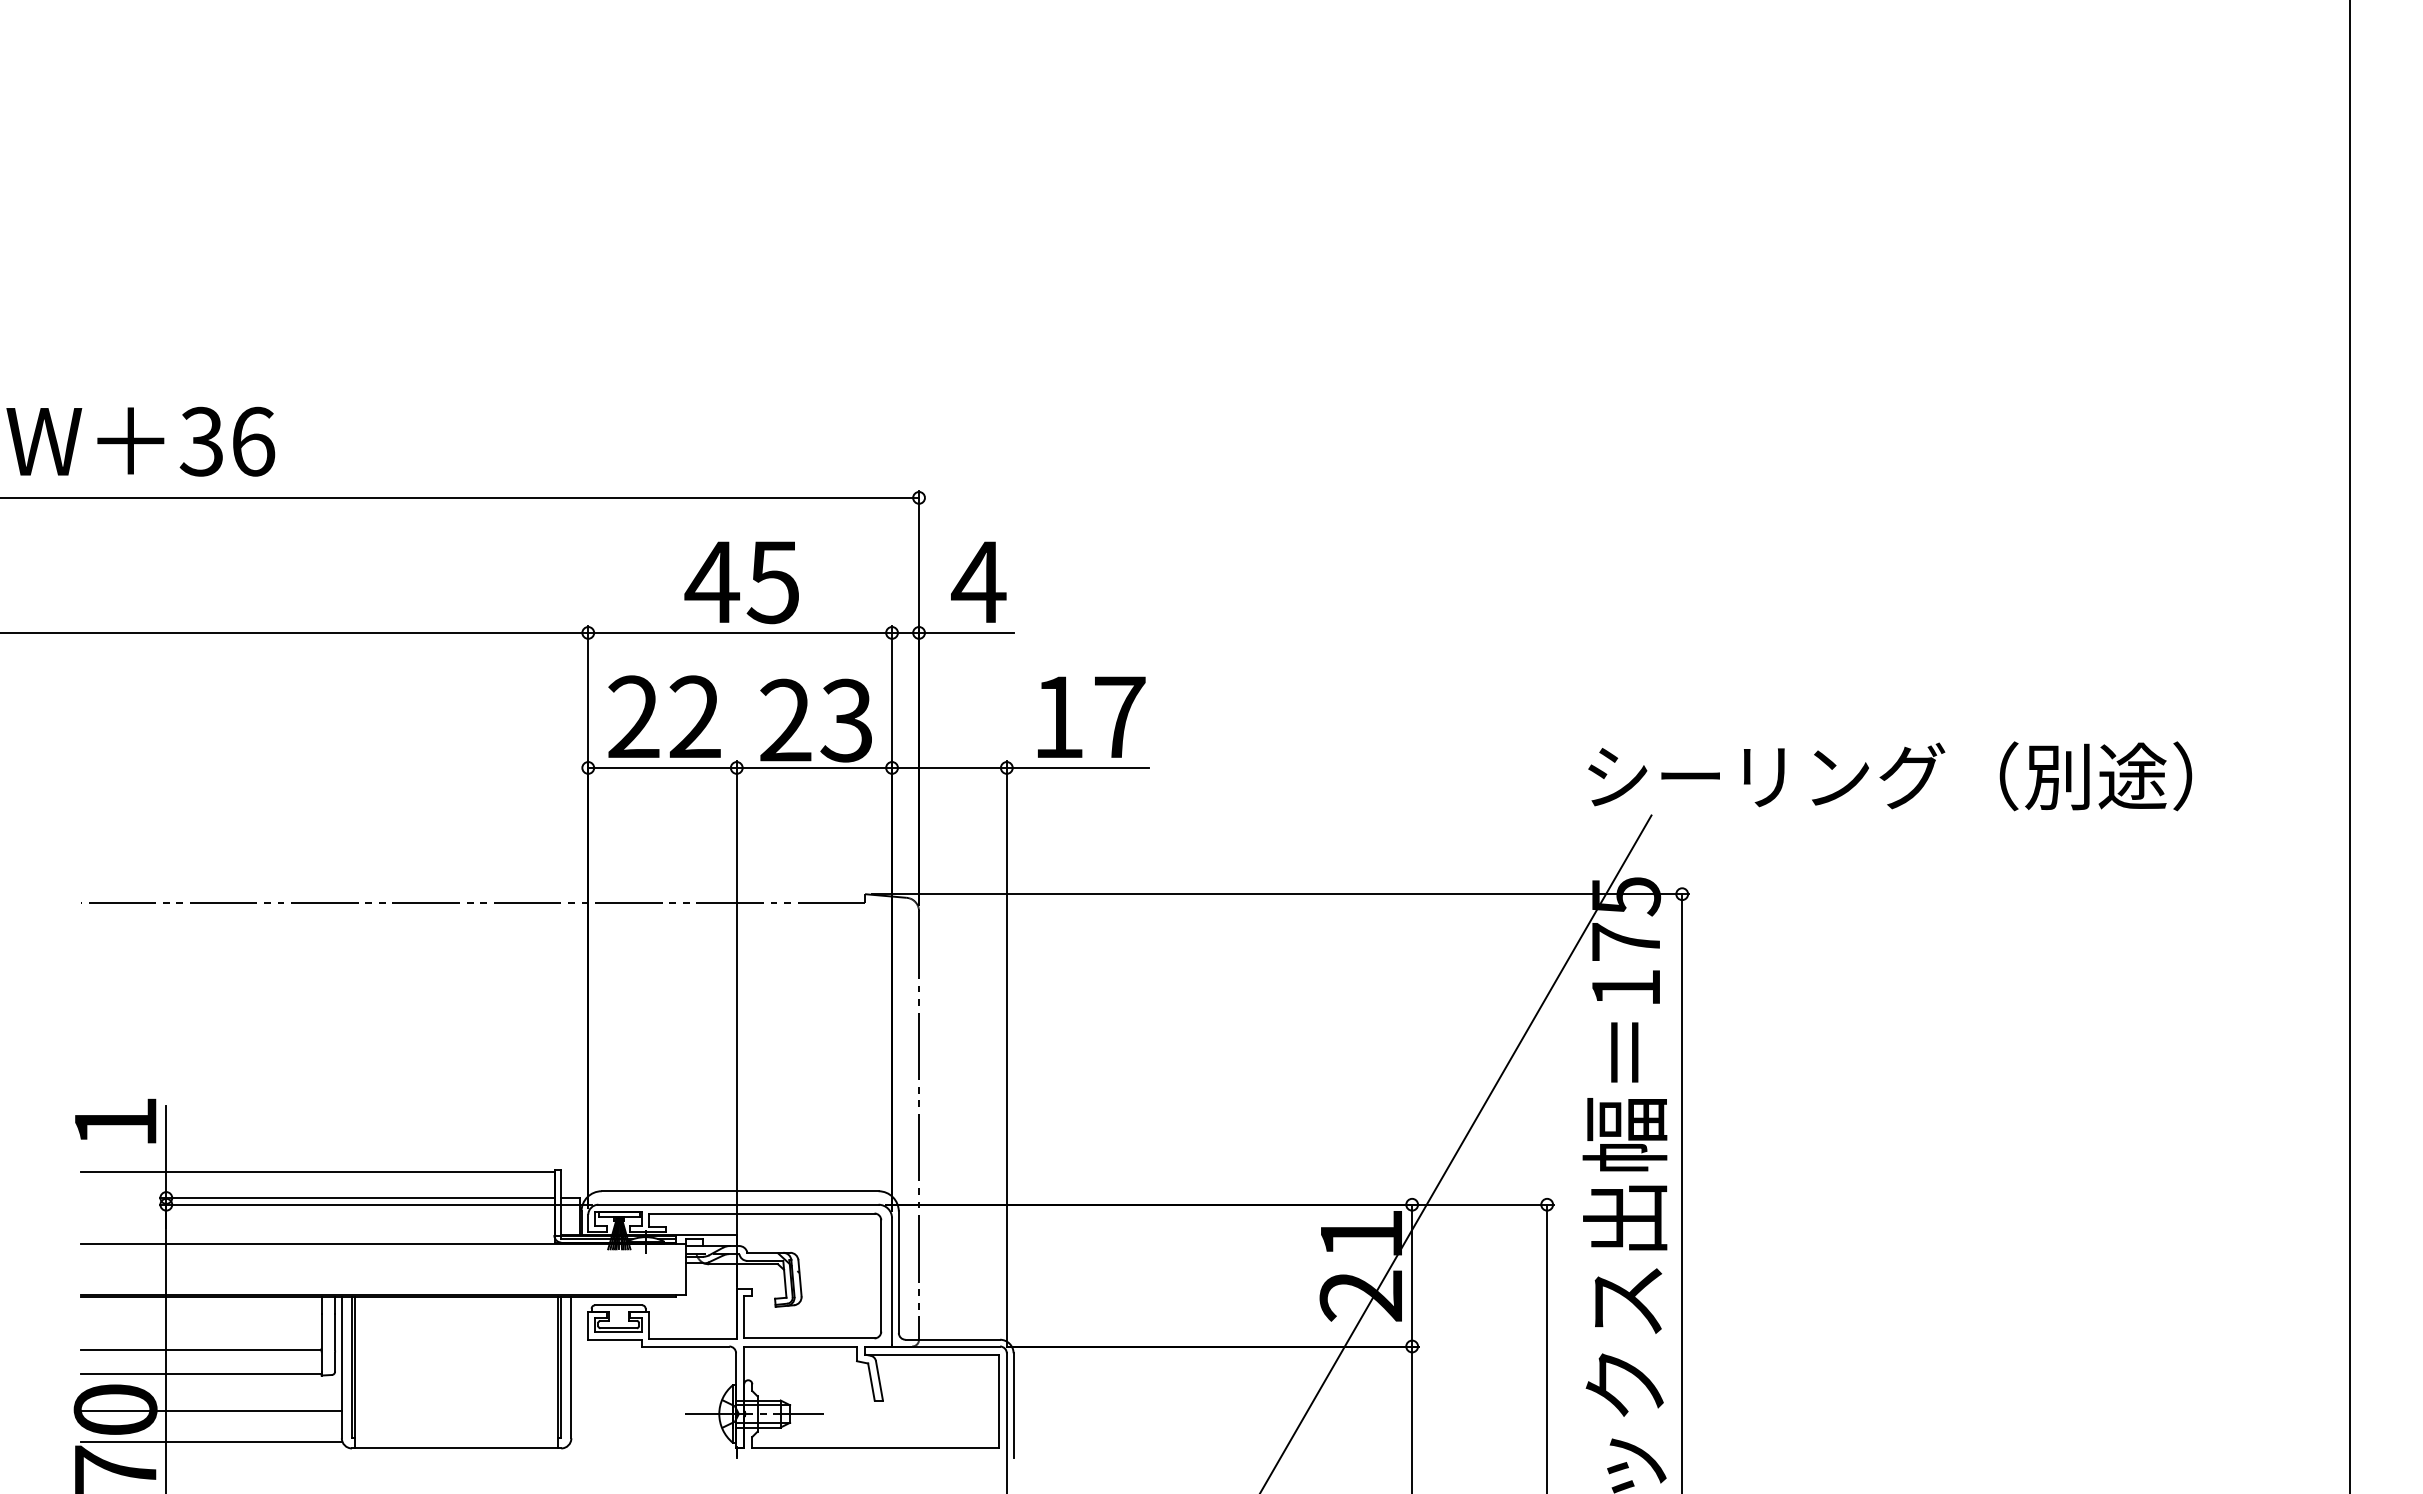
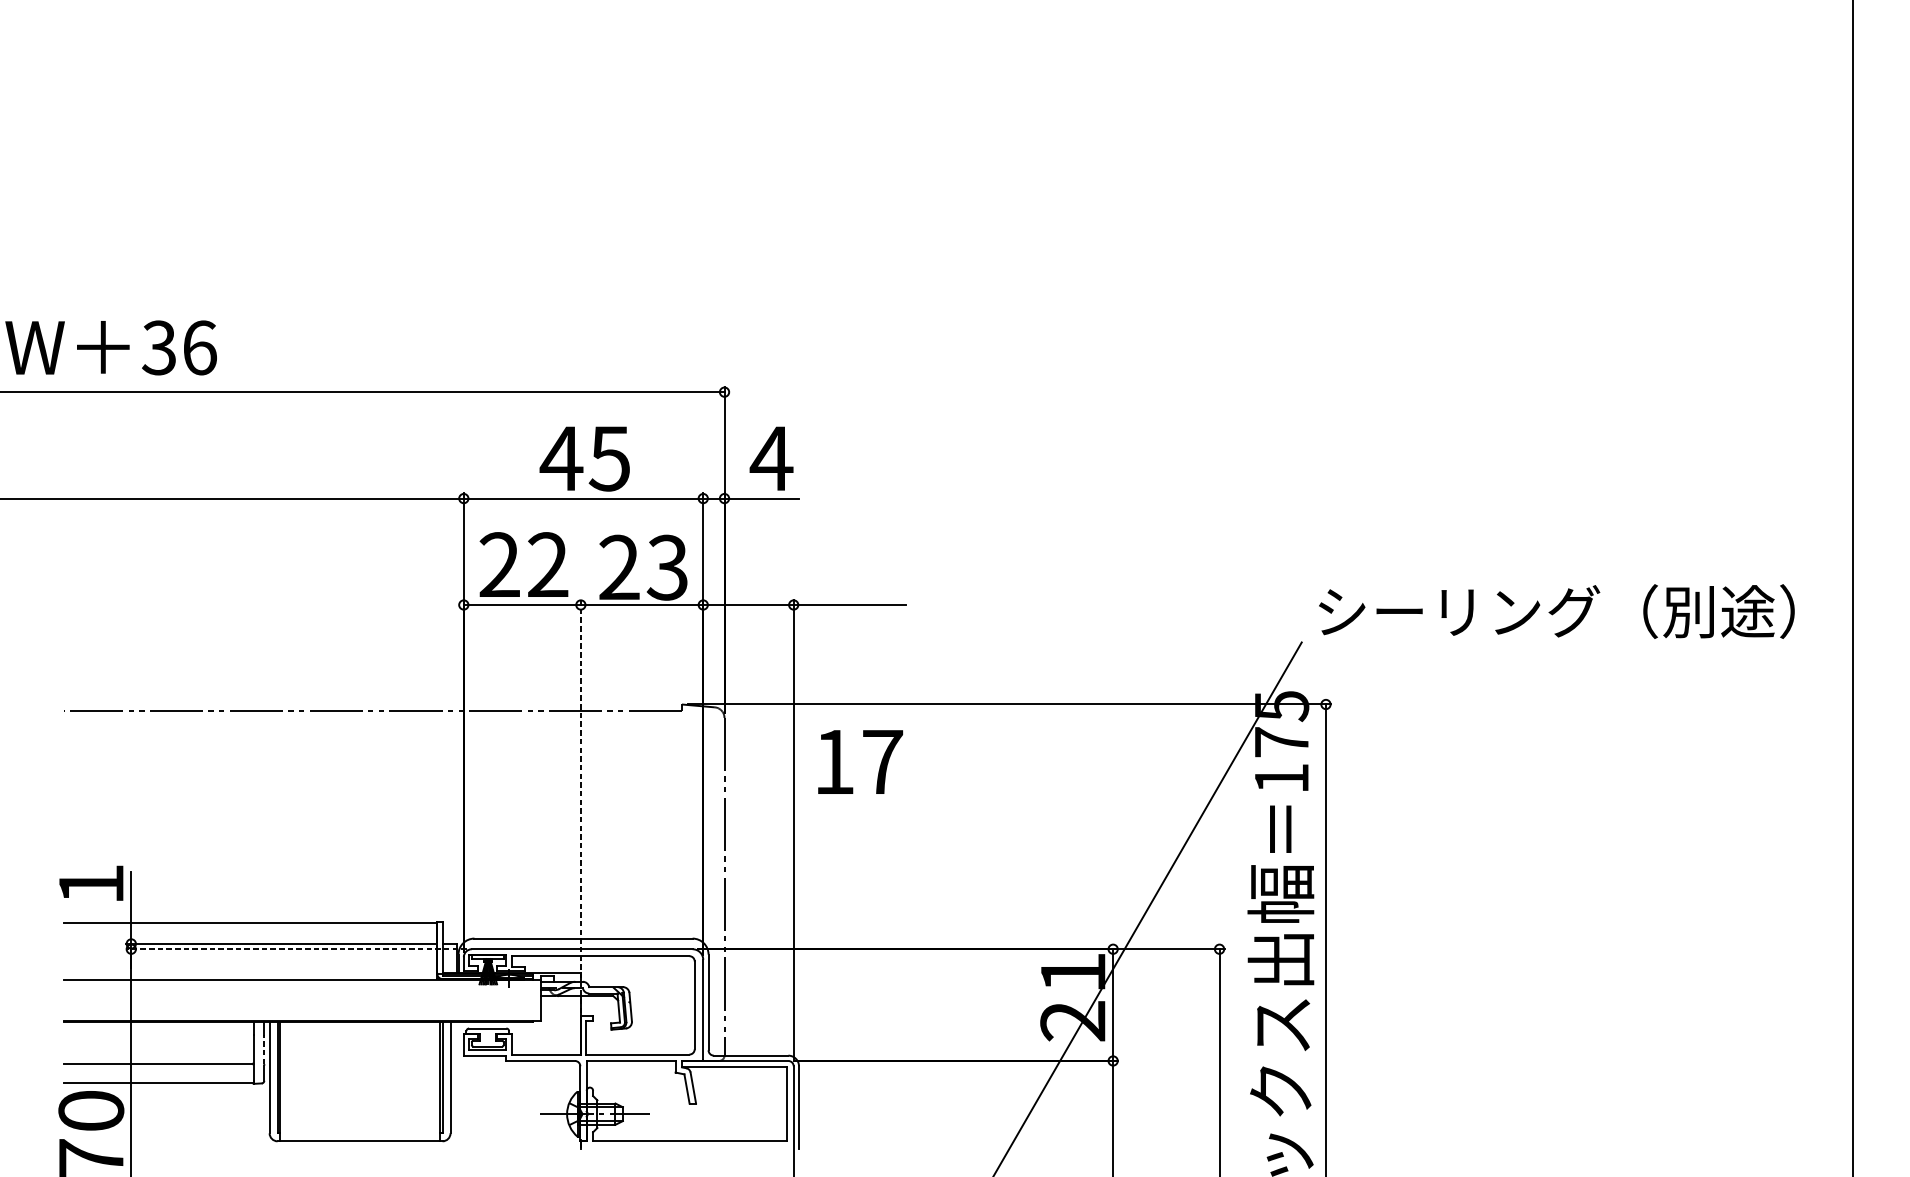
text: (1091, 716) -> (860, 761), moved
text: (1890, 776) -> (1557, 611), moved
line: (736, 1022) -> (580, 805), solid -> dashed
line: (375, 1204) -> (296, 949), solid -> dashed
line: (335, 1331) -> (264, 1049), solid -> dashed
line: (211, 1411) -> (166, 1112), removed
line: (211, 1441) -> (166, 1135), removed

